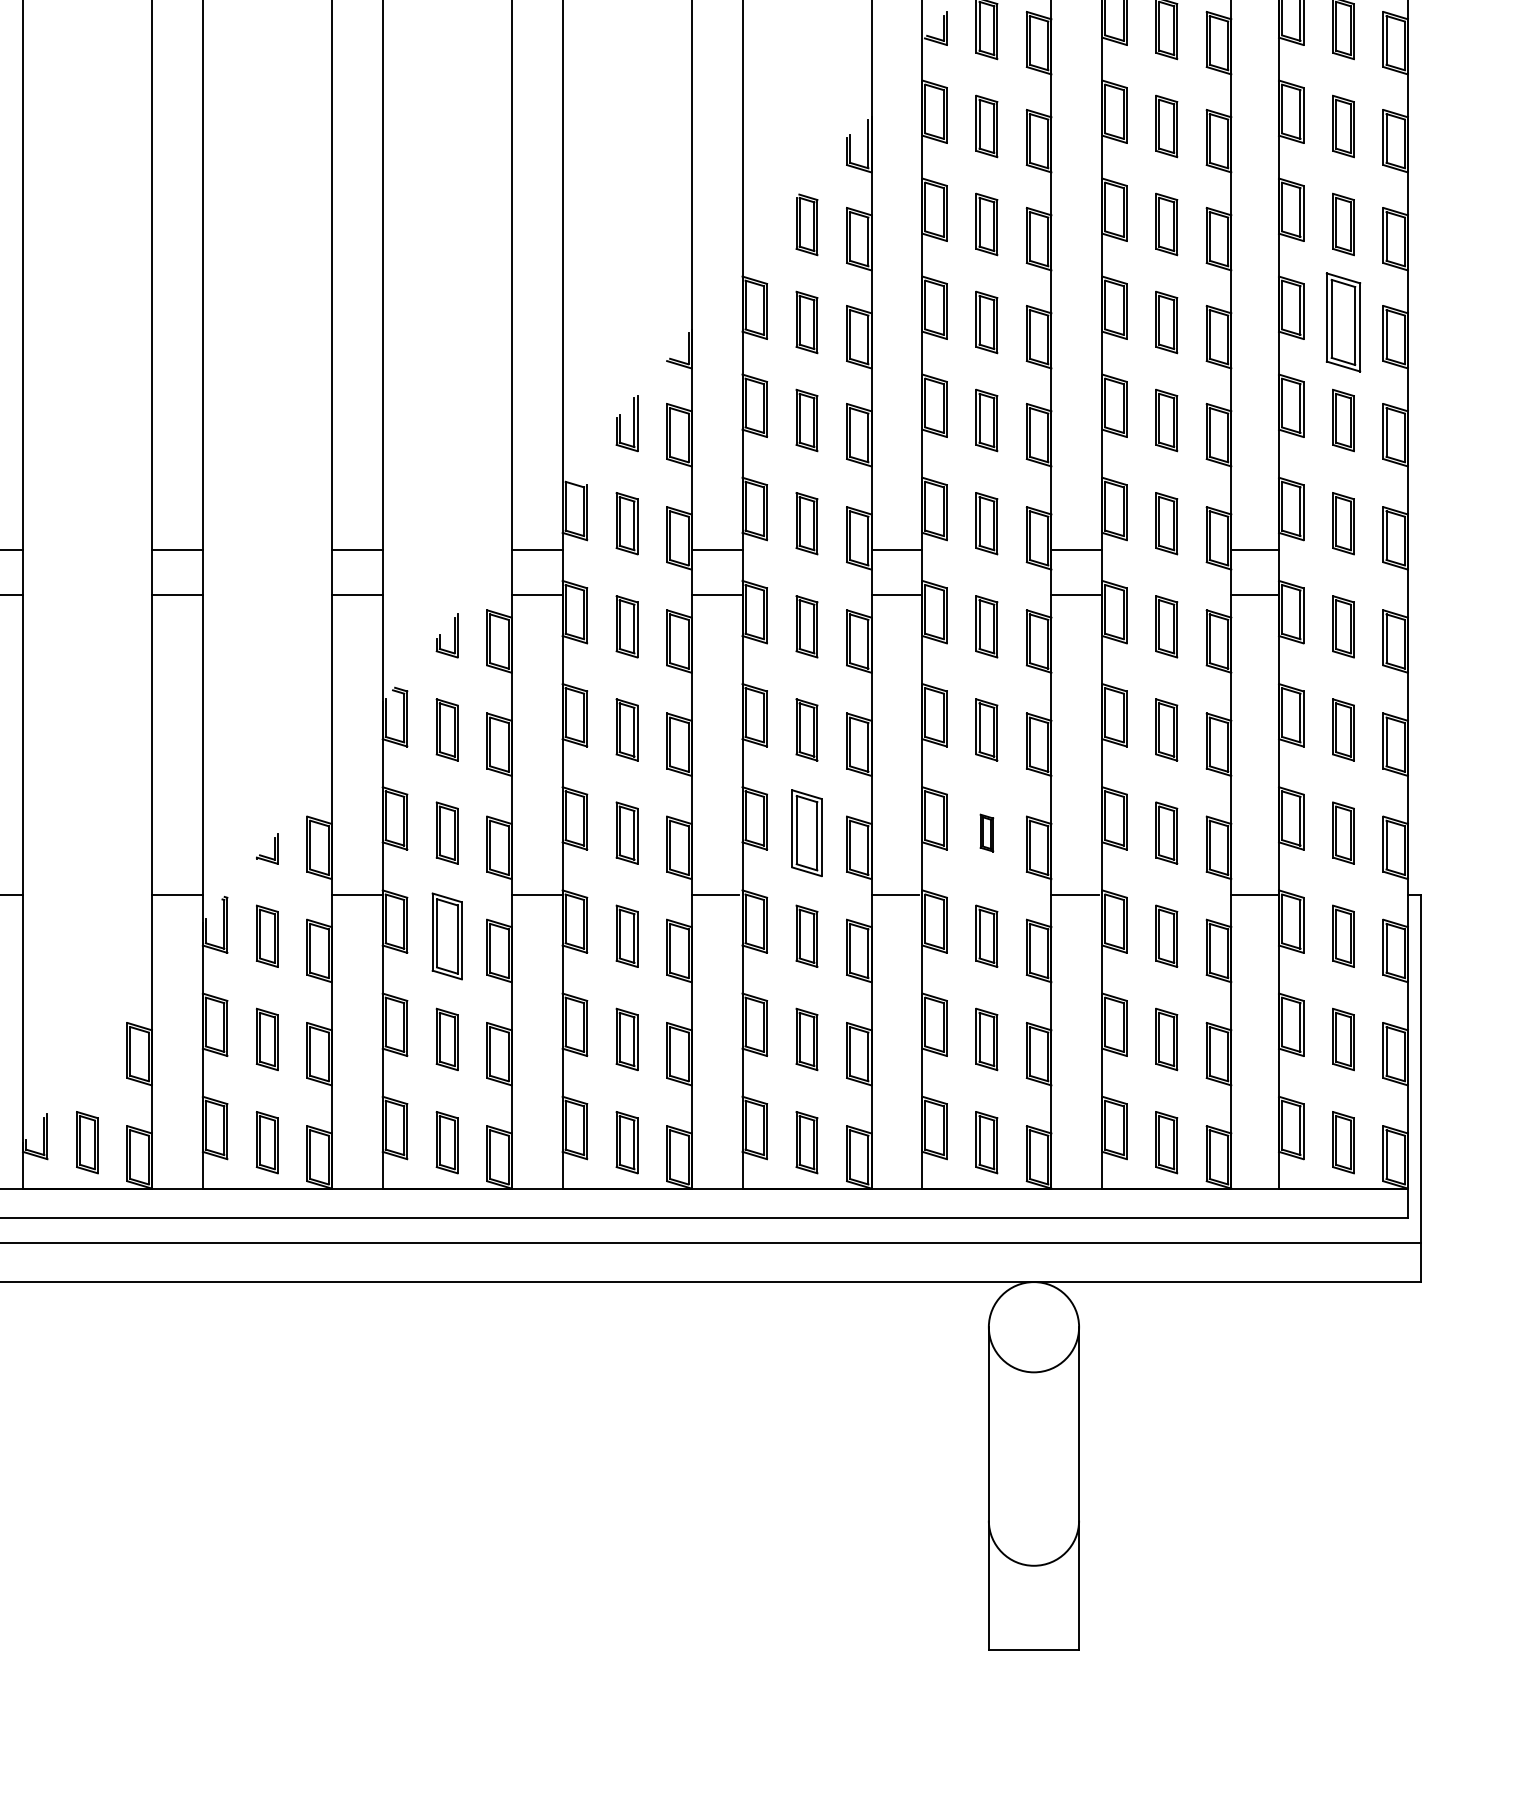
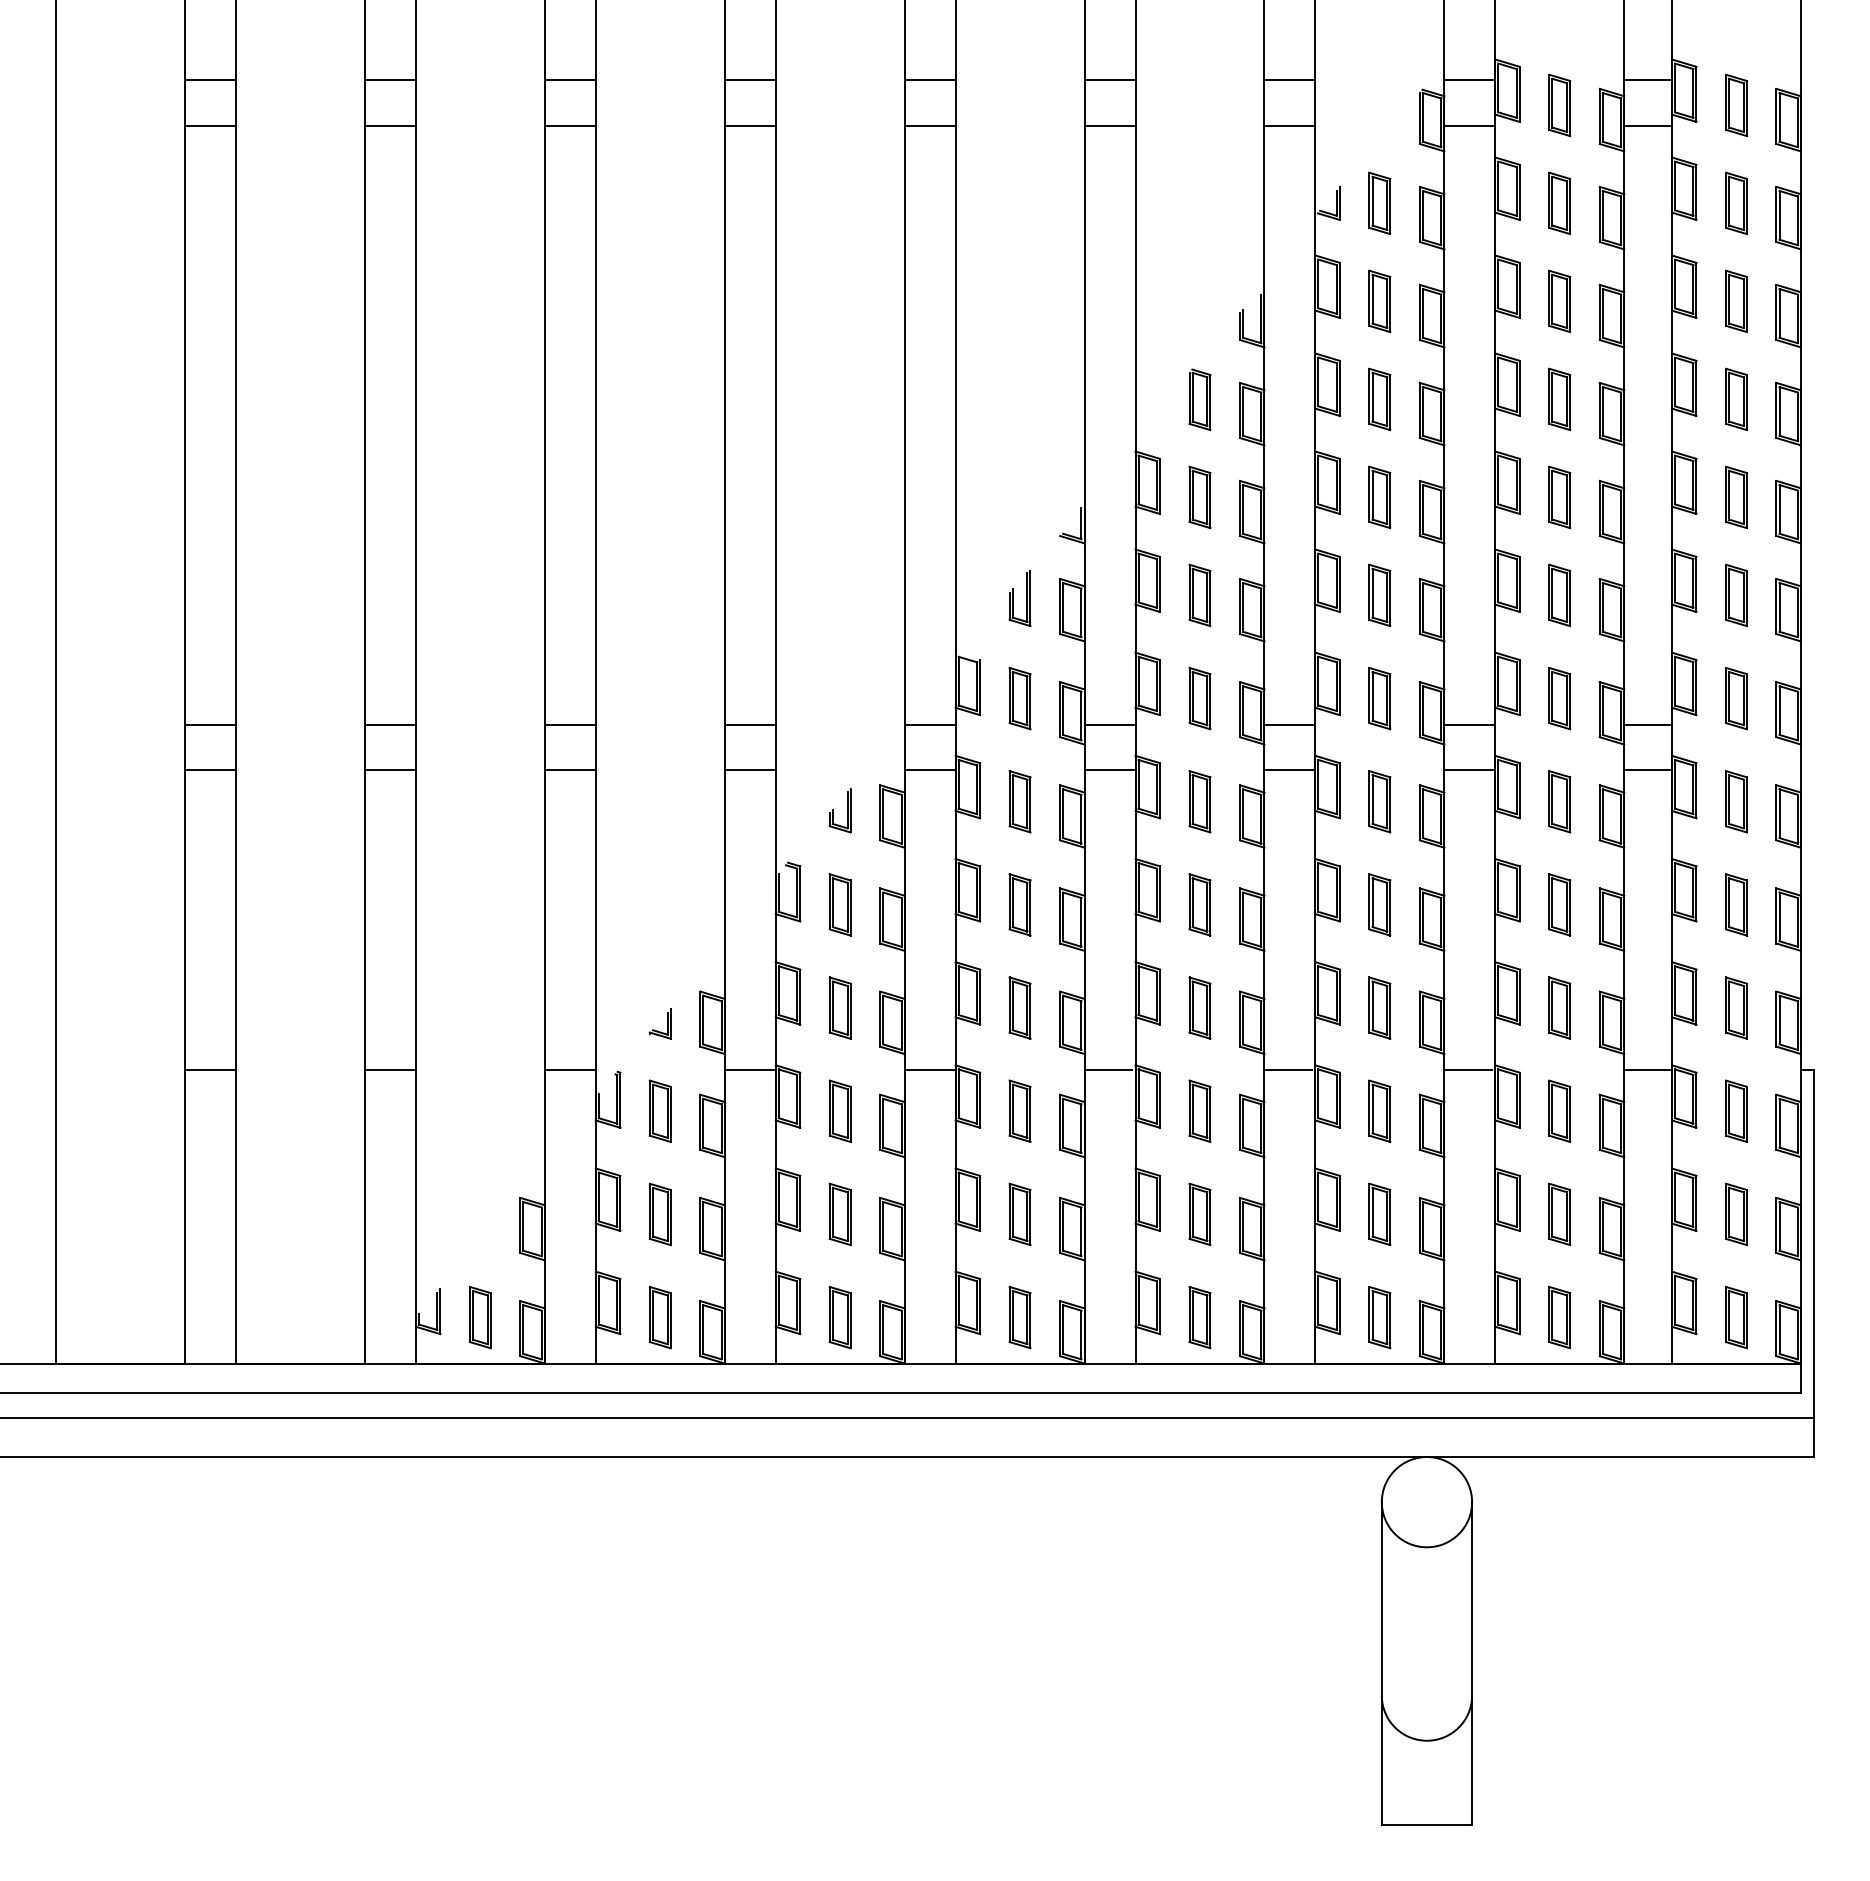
part: (1343, 322) -> (1736, 497), size x0.62
part: (806, 832) -> (1199, 1007), size x0.71
part: (986, 832) -> (1379, 1007), size x1.67
part: (446, 935) -> (839, 1110), size x0.71

